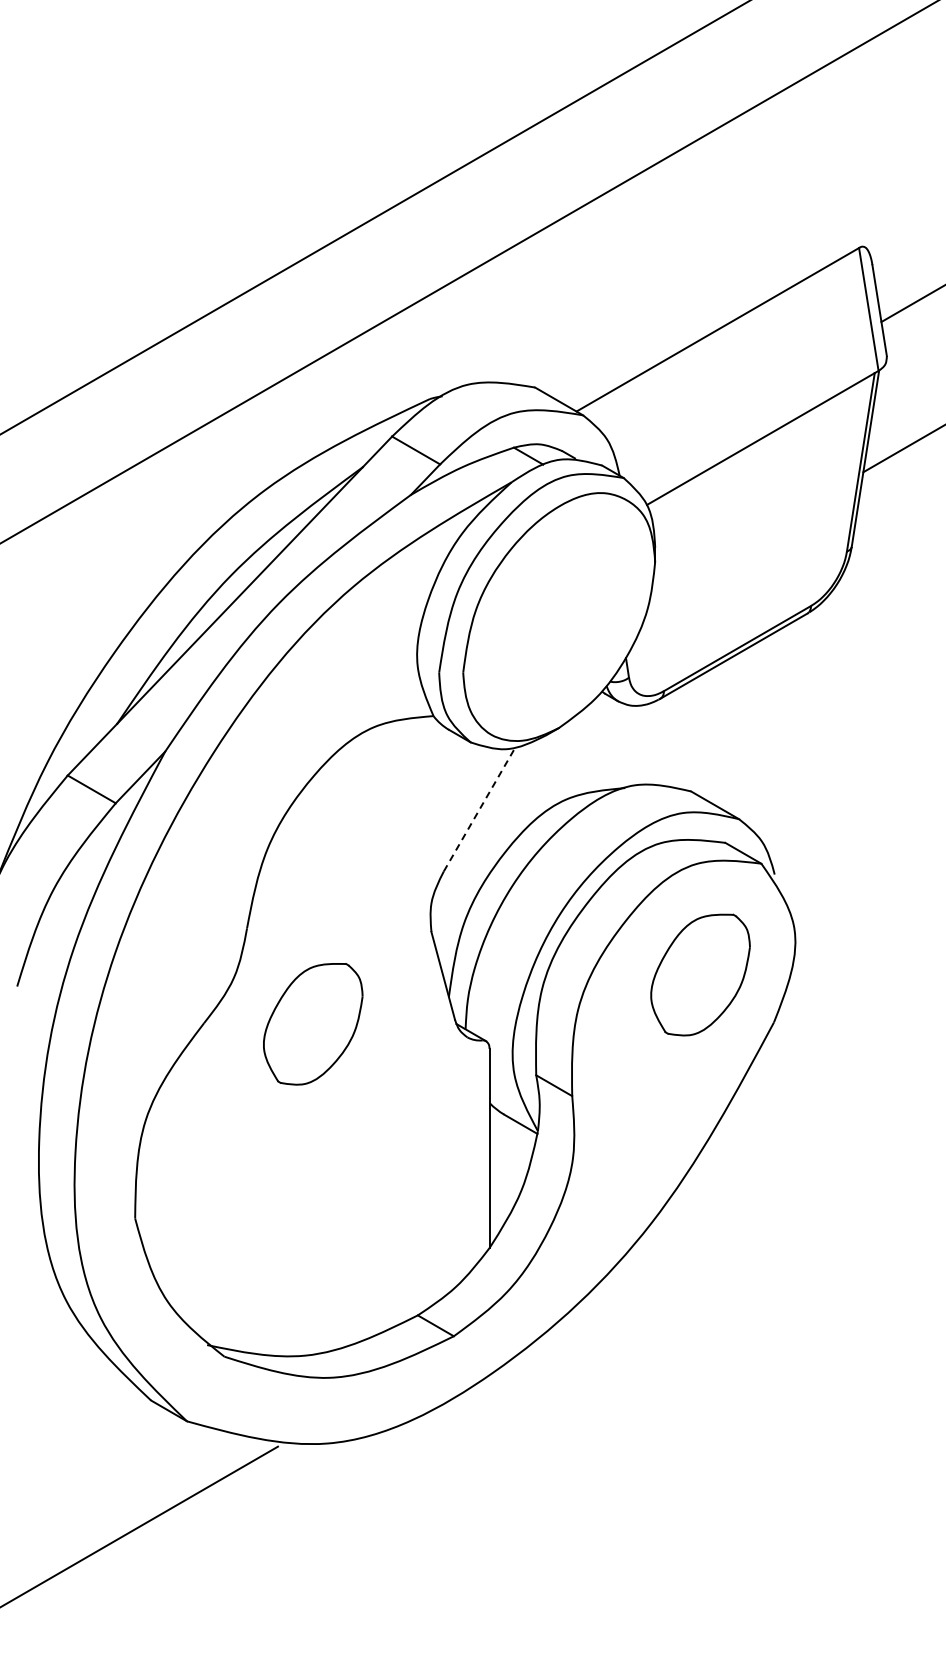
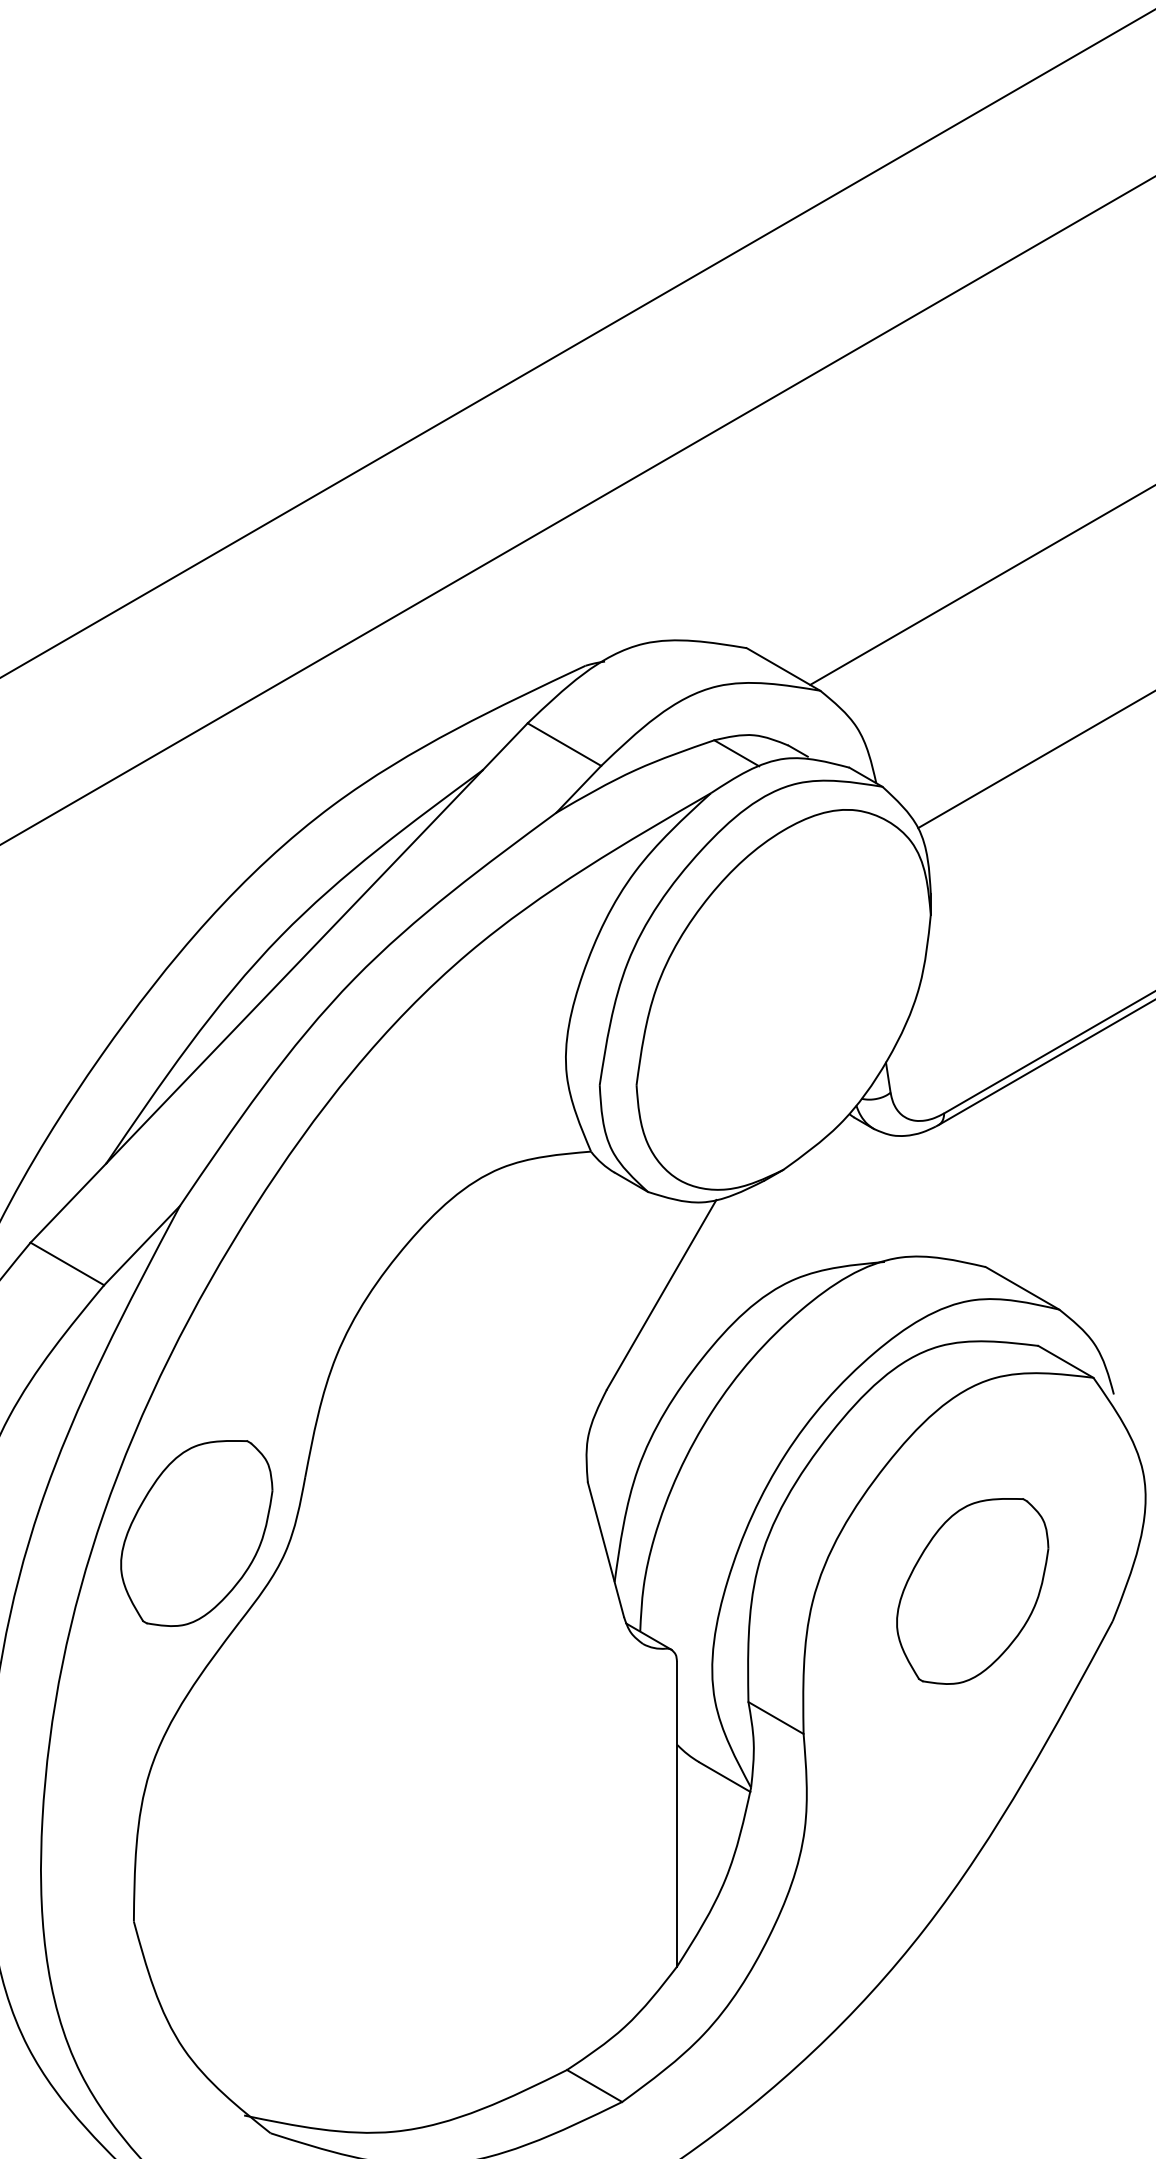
line: (479, 809) -> (661, 1294), dashed -> solid
part: (700, 974) -> (972, 1590), moved
part: (313, 1024) -> (197, 1533), moved

